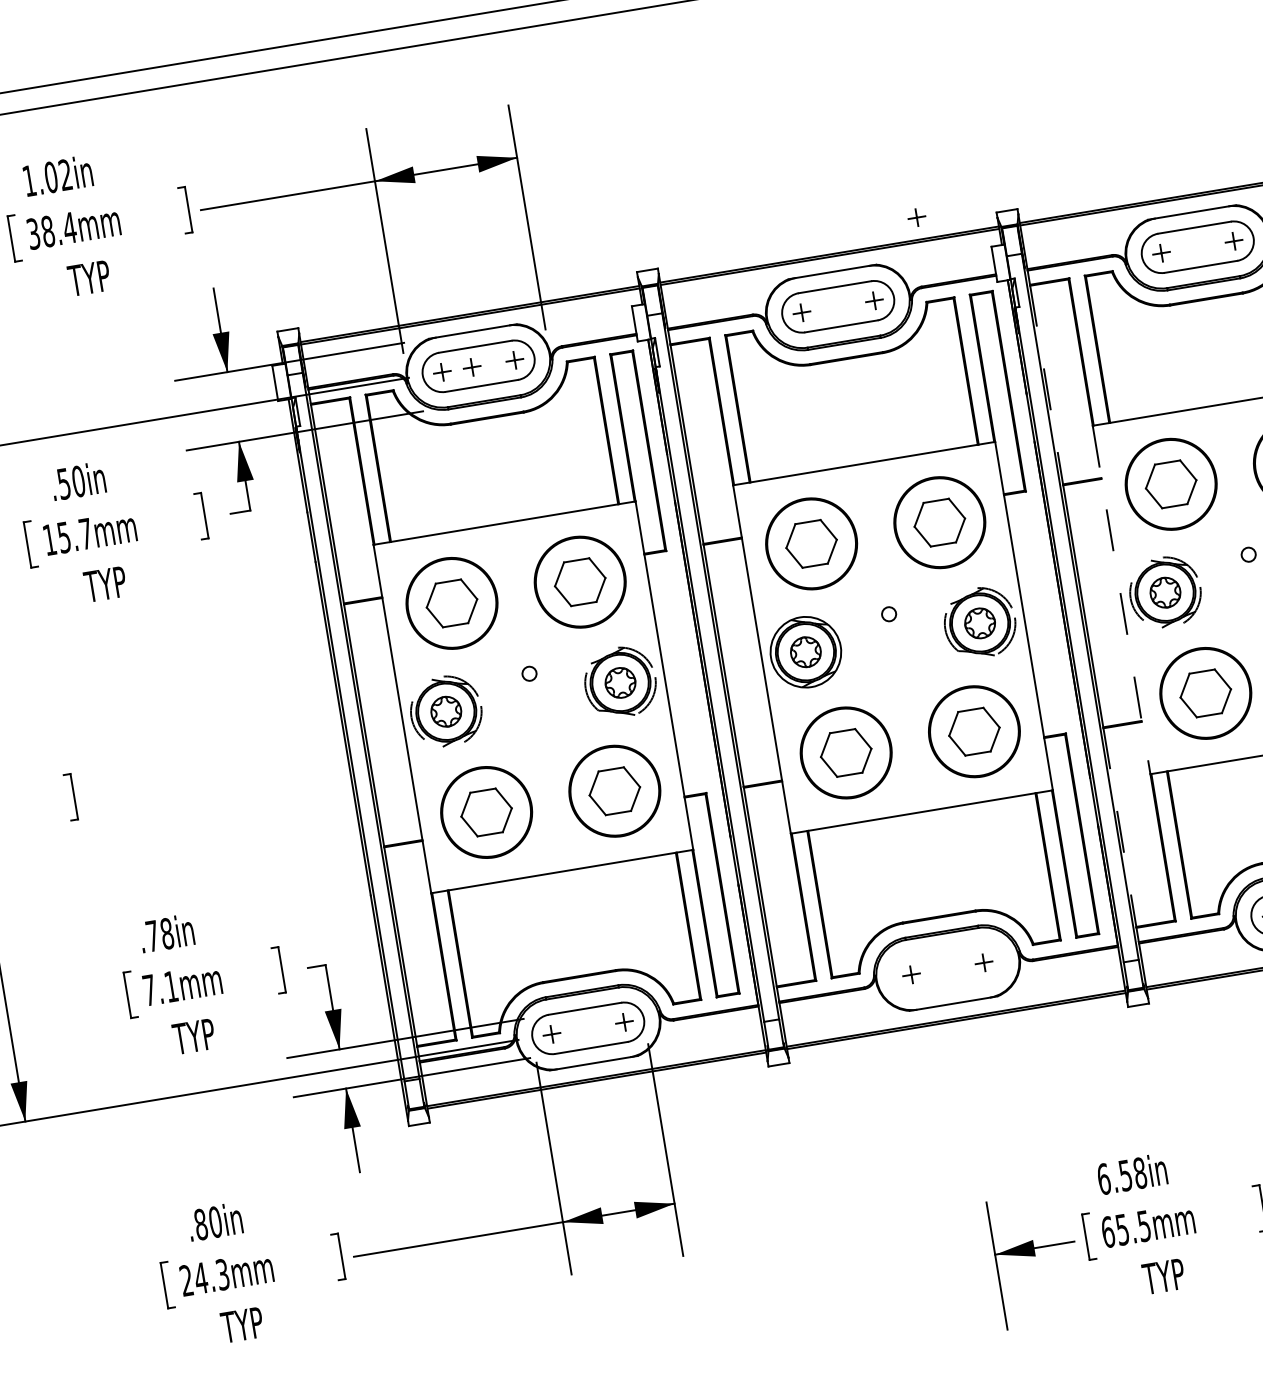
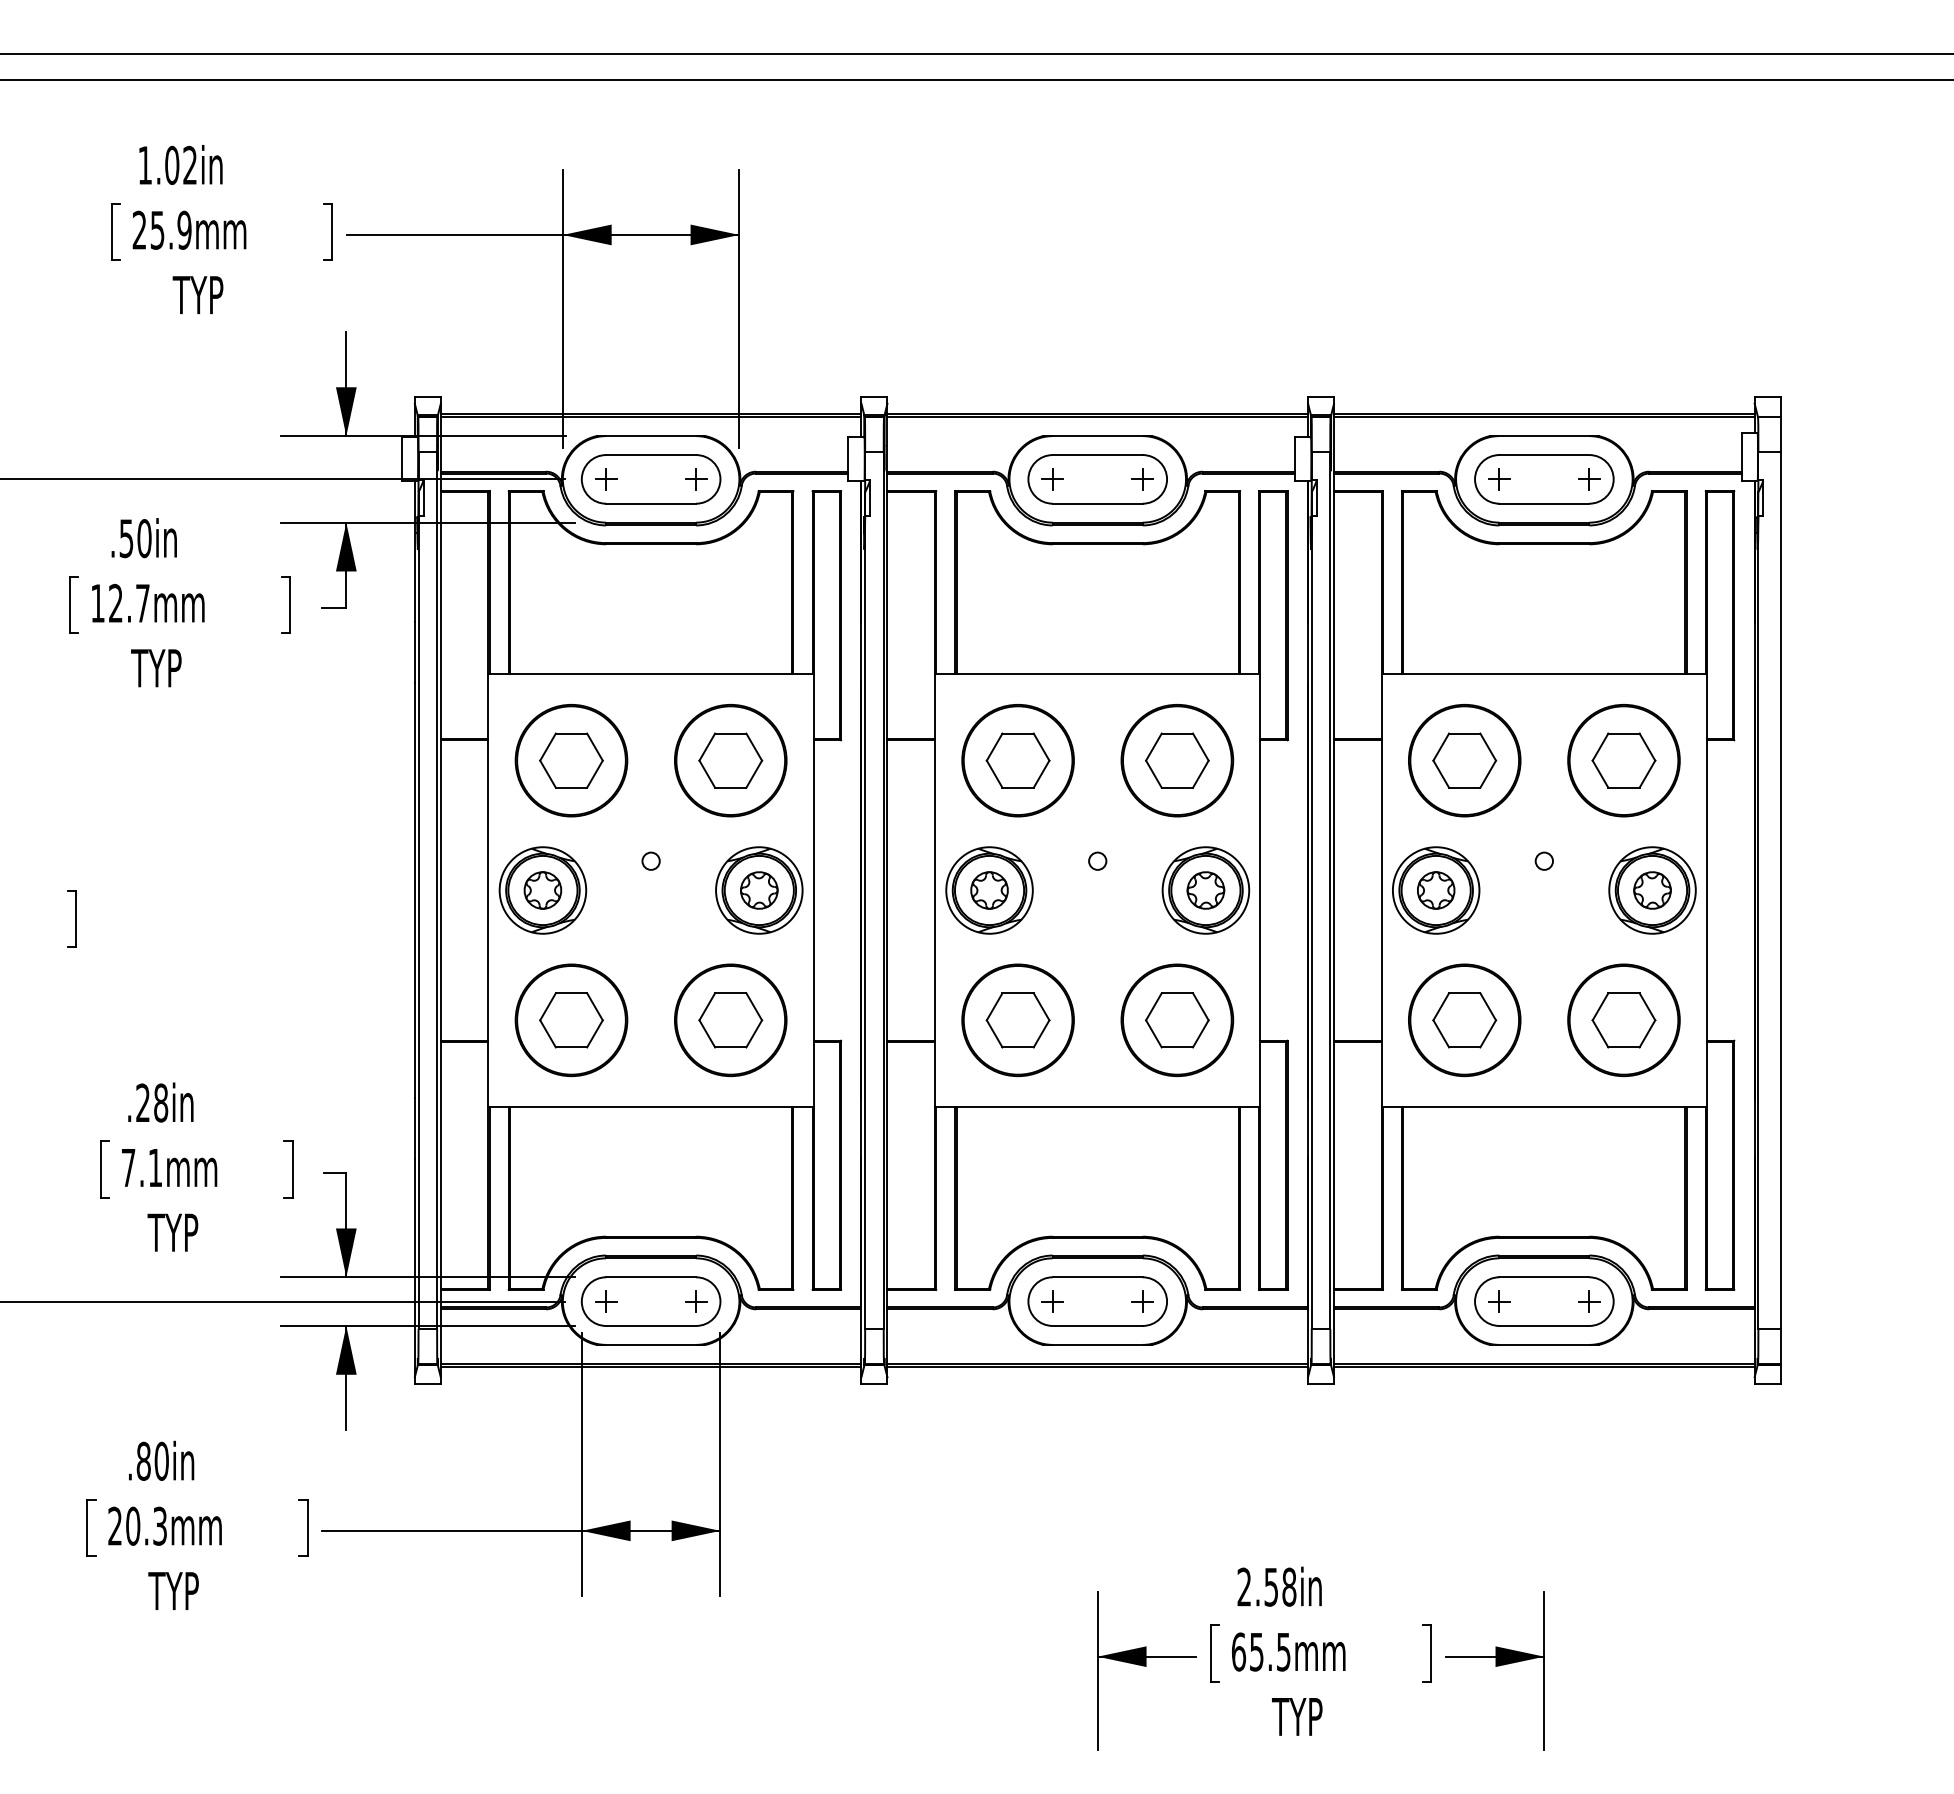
part: (916, 217) -> (1210, 387), removed
text: (51, 230) -> (161, 229), 38.4mm -> 25.9mm
part: (472, 367) -> (643, 479), removed
line: (1046, 384) -> (1334, 615), dashed -> solid
text: (63, 536) -> (115, 602), 15.7mm -> 12.7mm
circle: (1164, 592) -> (1435, 890), dashed -> solid
line: (1121, 600) -> (1381, 891), dashed -> solid
circle: (979, 623) -> (1205, 890), dashed -> solid
circle: (620, 682) -> (759, 890), dashed -> solid
circle: (445, 711) -> (542, 890), dashed -> solid
line: (1120, 827) -> (1334, 1165), dashed -> solid
text: (152, 935) -> (142, 1102), .78in -> .28in
part: (947, 968) -> (1097, 1301), added
text: (1103, 1178) -> (1244, 1586), 6.58in -> 2.58in
text: (200, 1277) -> (132, 1525), 24.3mm -> 20.3mm

